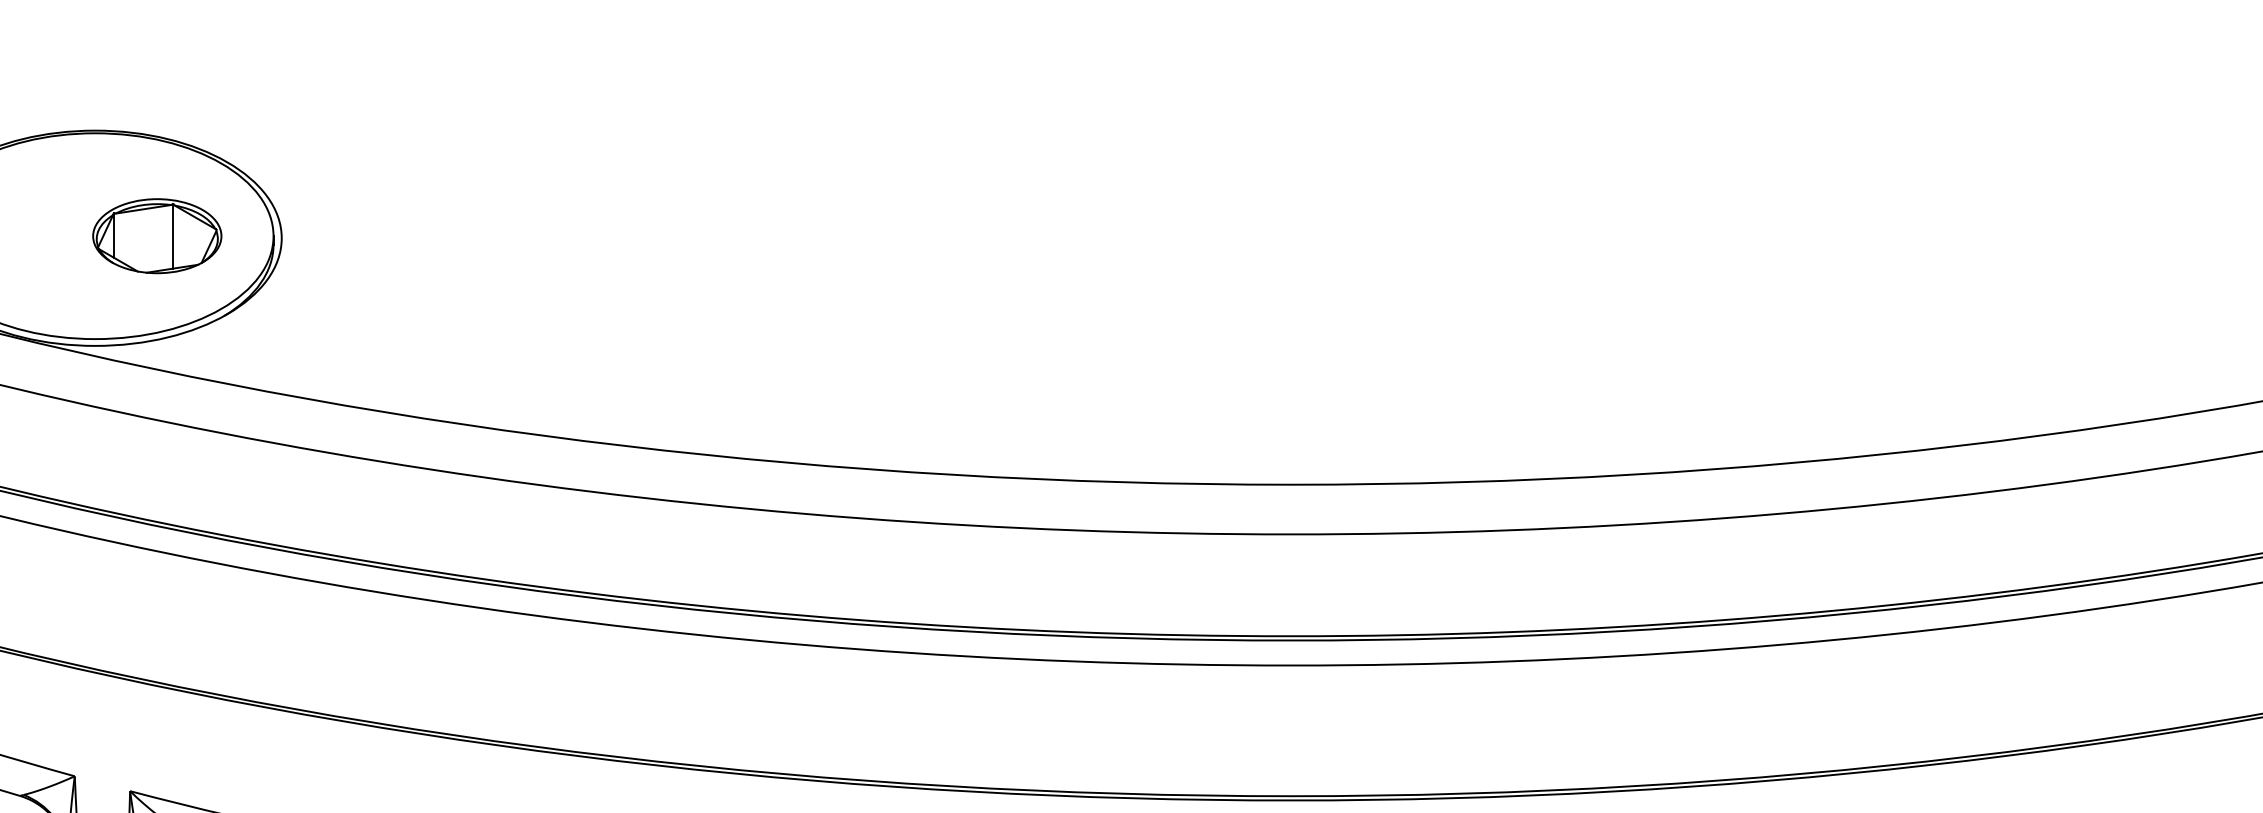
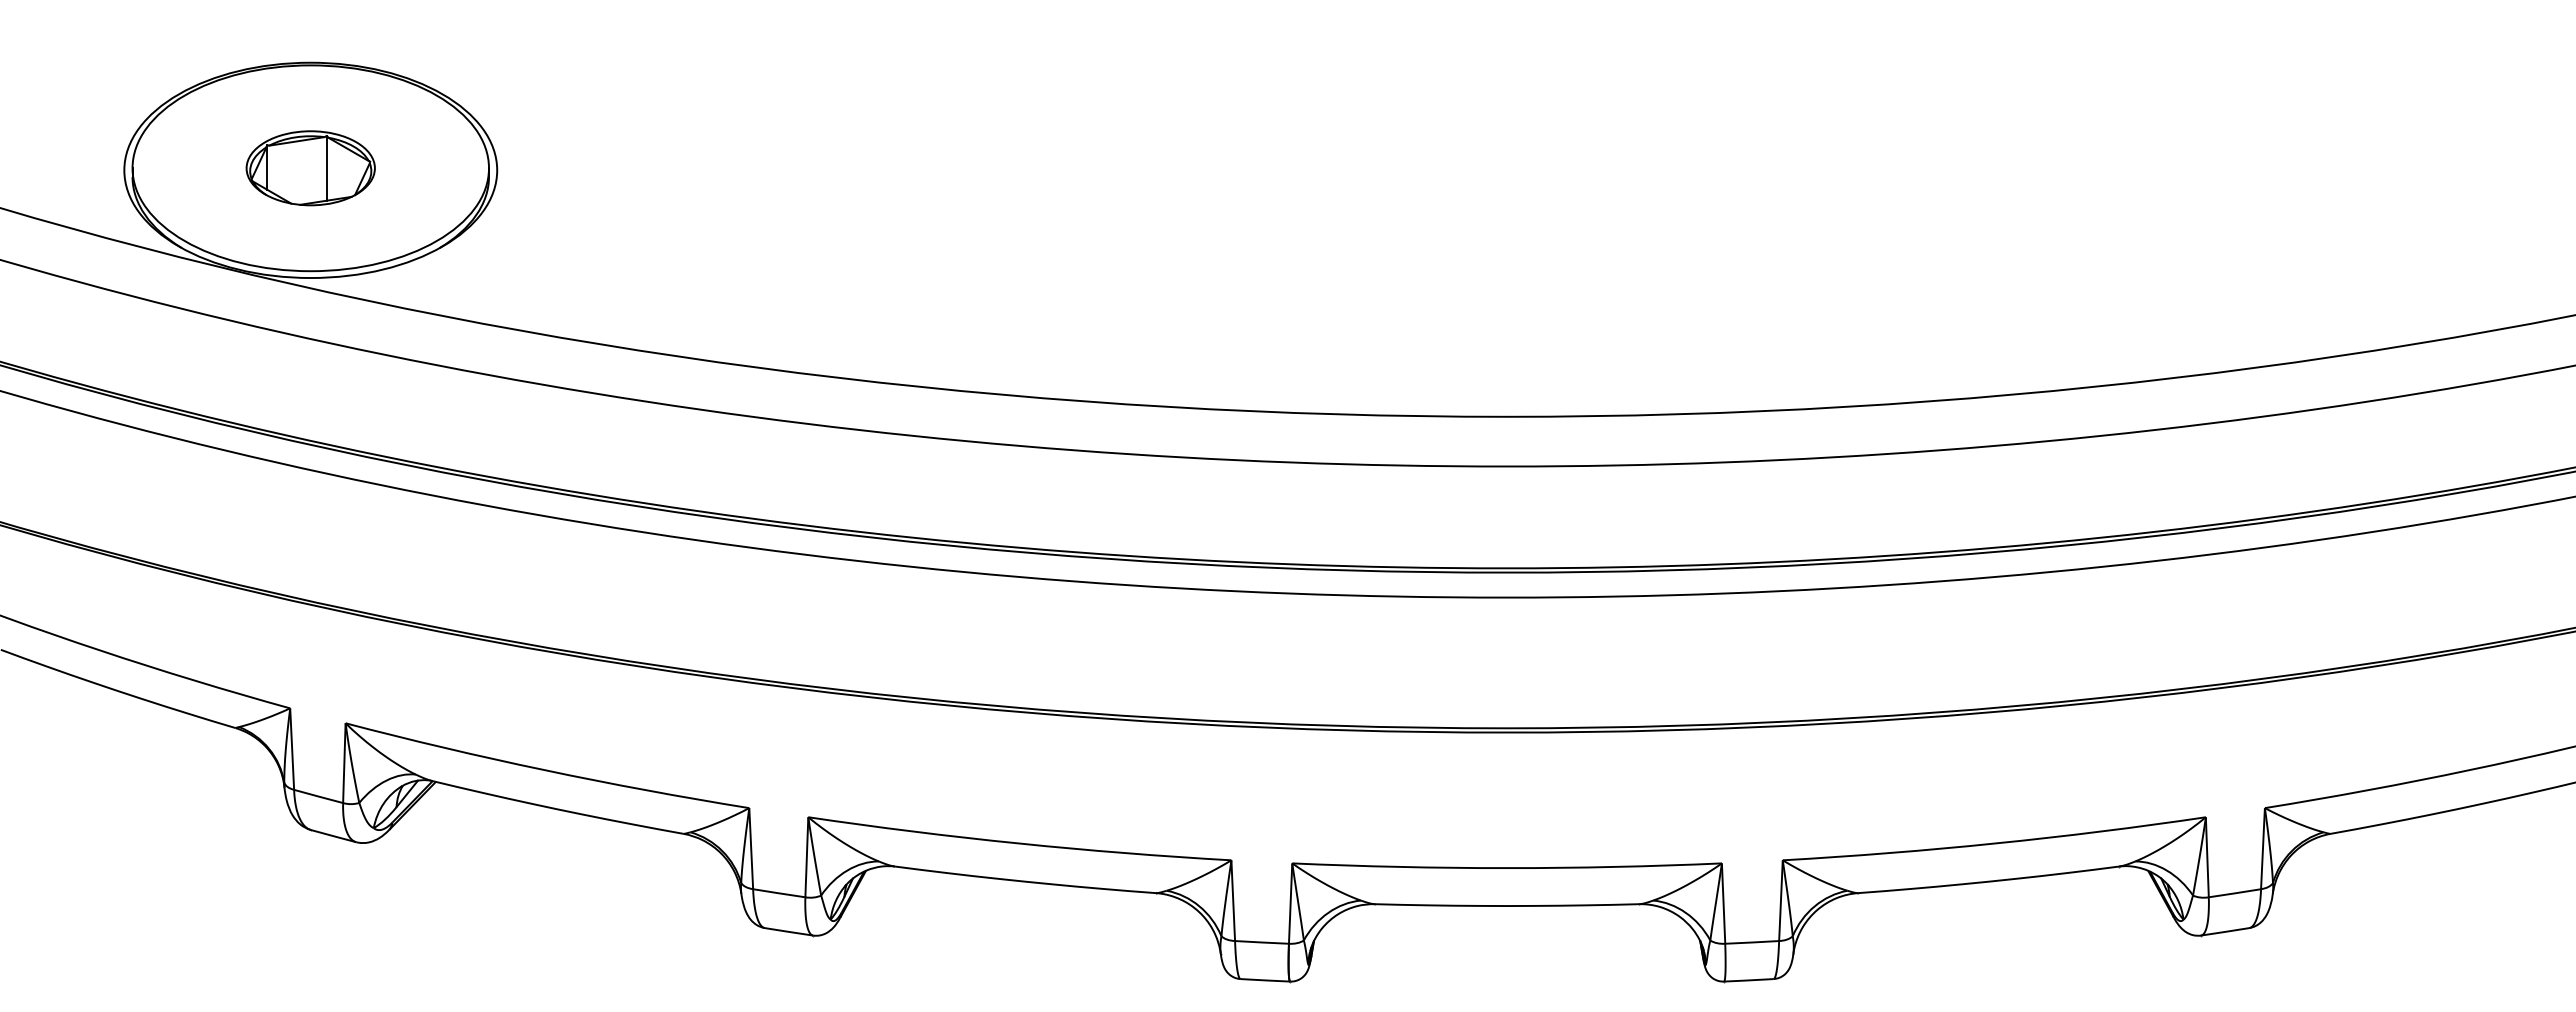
part: (157, 236) -> (310, 168), moved

